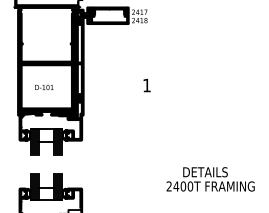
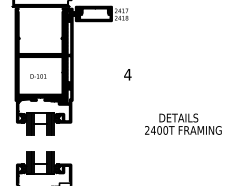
text: (146, 85) -> (127, 74), 1 -> 4
text: (210, 179) -> (183, 124), moved

